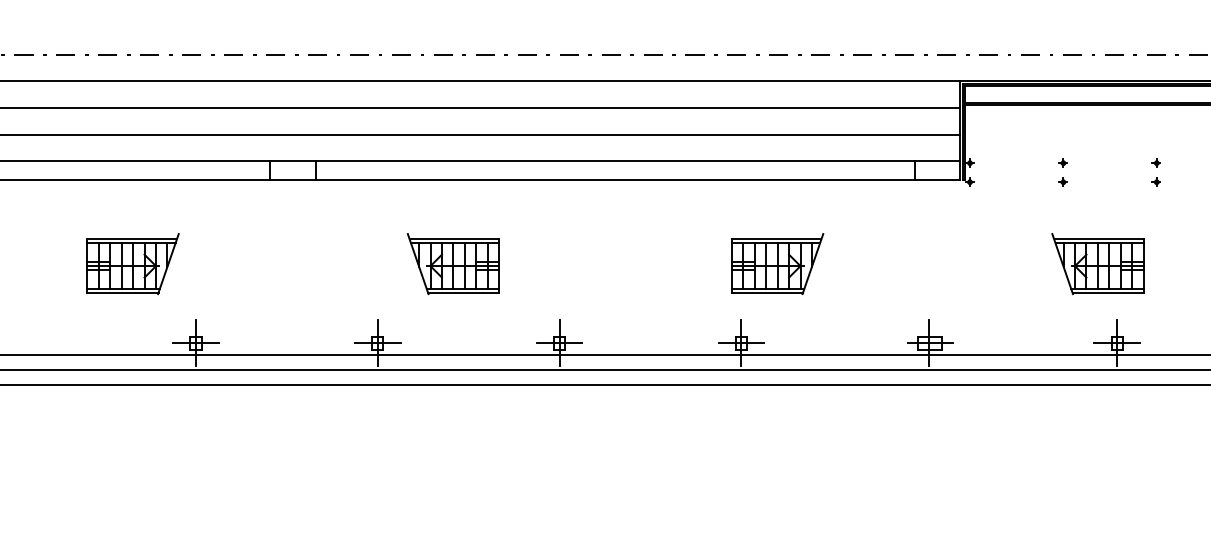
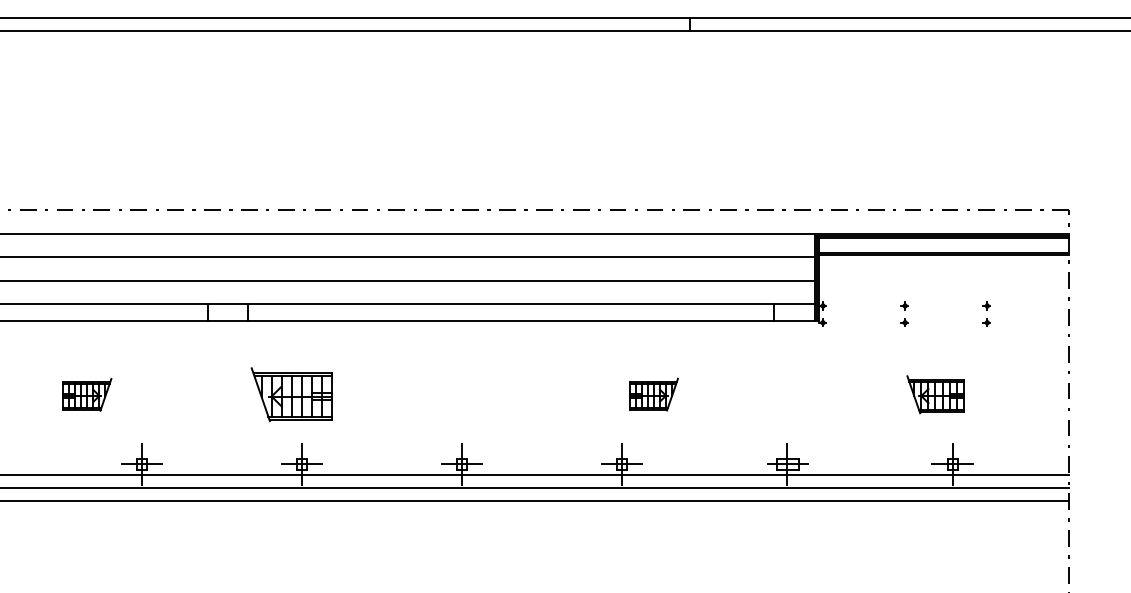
part: (133, 263) -> (87, 394), size x0.6
part: (453, 263) -> (291, 394), moved
part: (777, 263) -> (653, 394), size x0.6
part: (1097, 263) -> (935, 394), size x0.7

